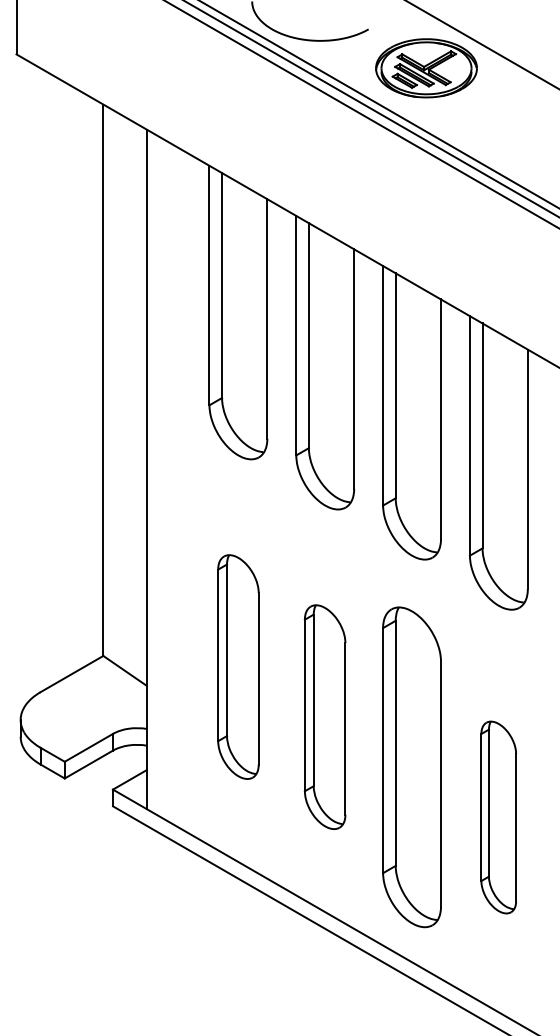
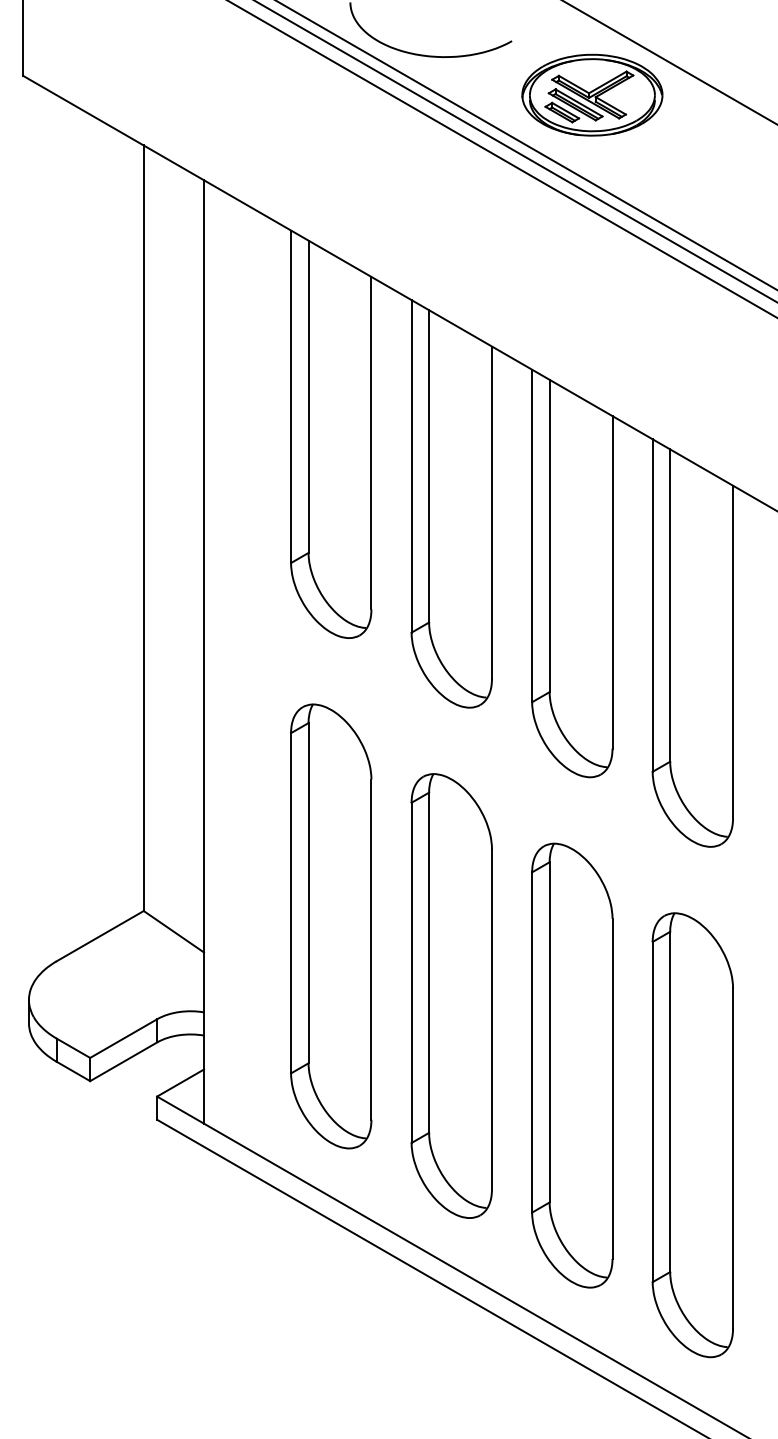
part: (238, 667) -> (331, 926), size x1.43
part: (325, 716) -> (451, 995), size x1.43
part: (498, 817) -> (692, 1135), size x1.67

